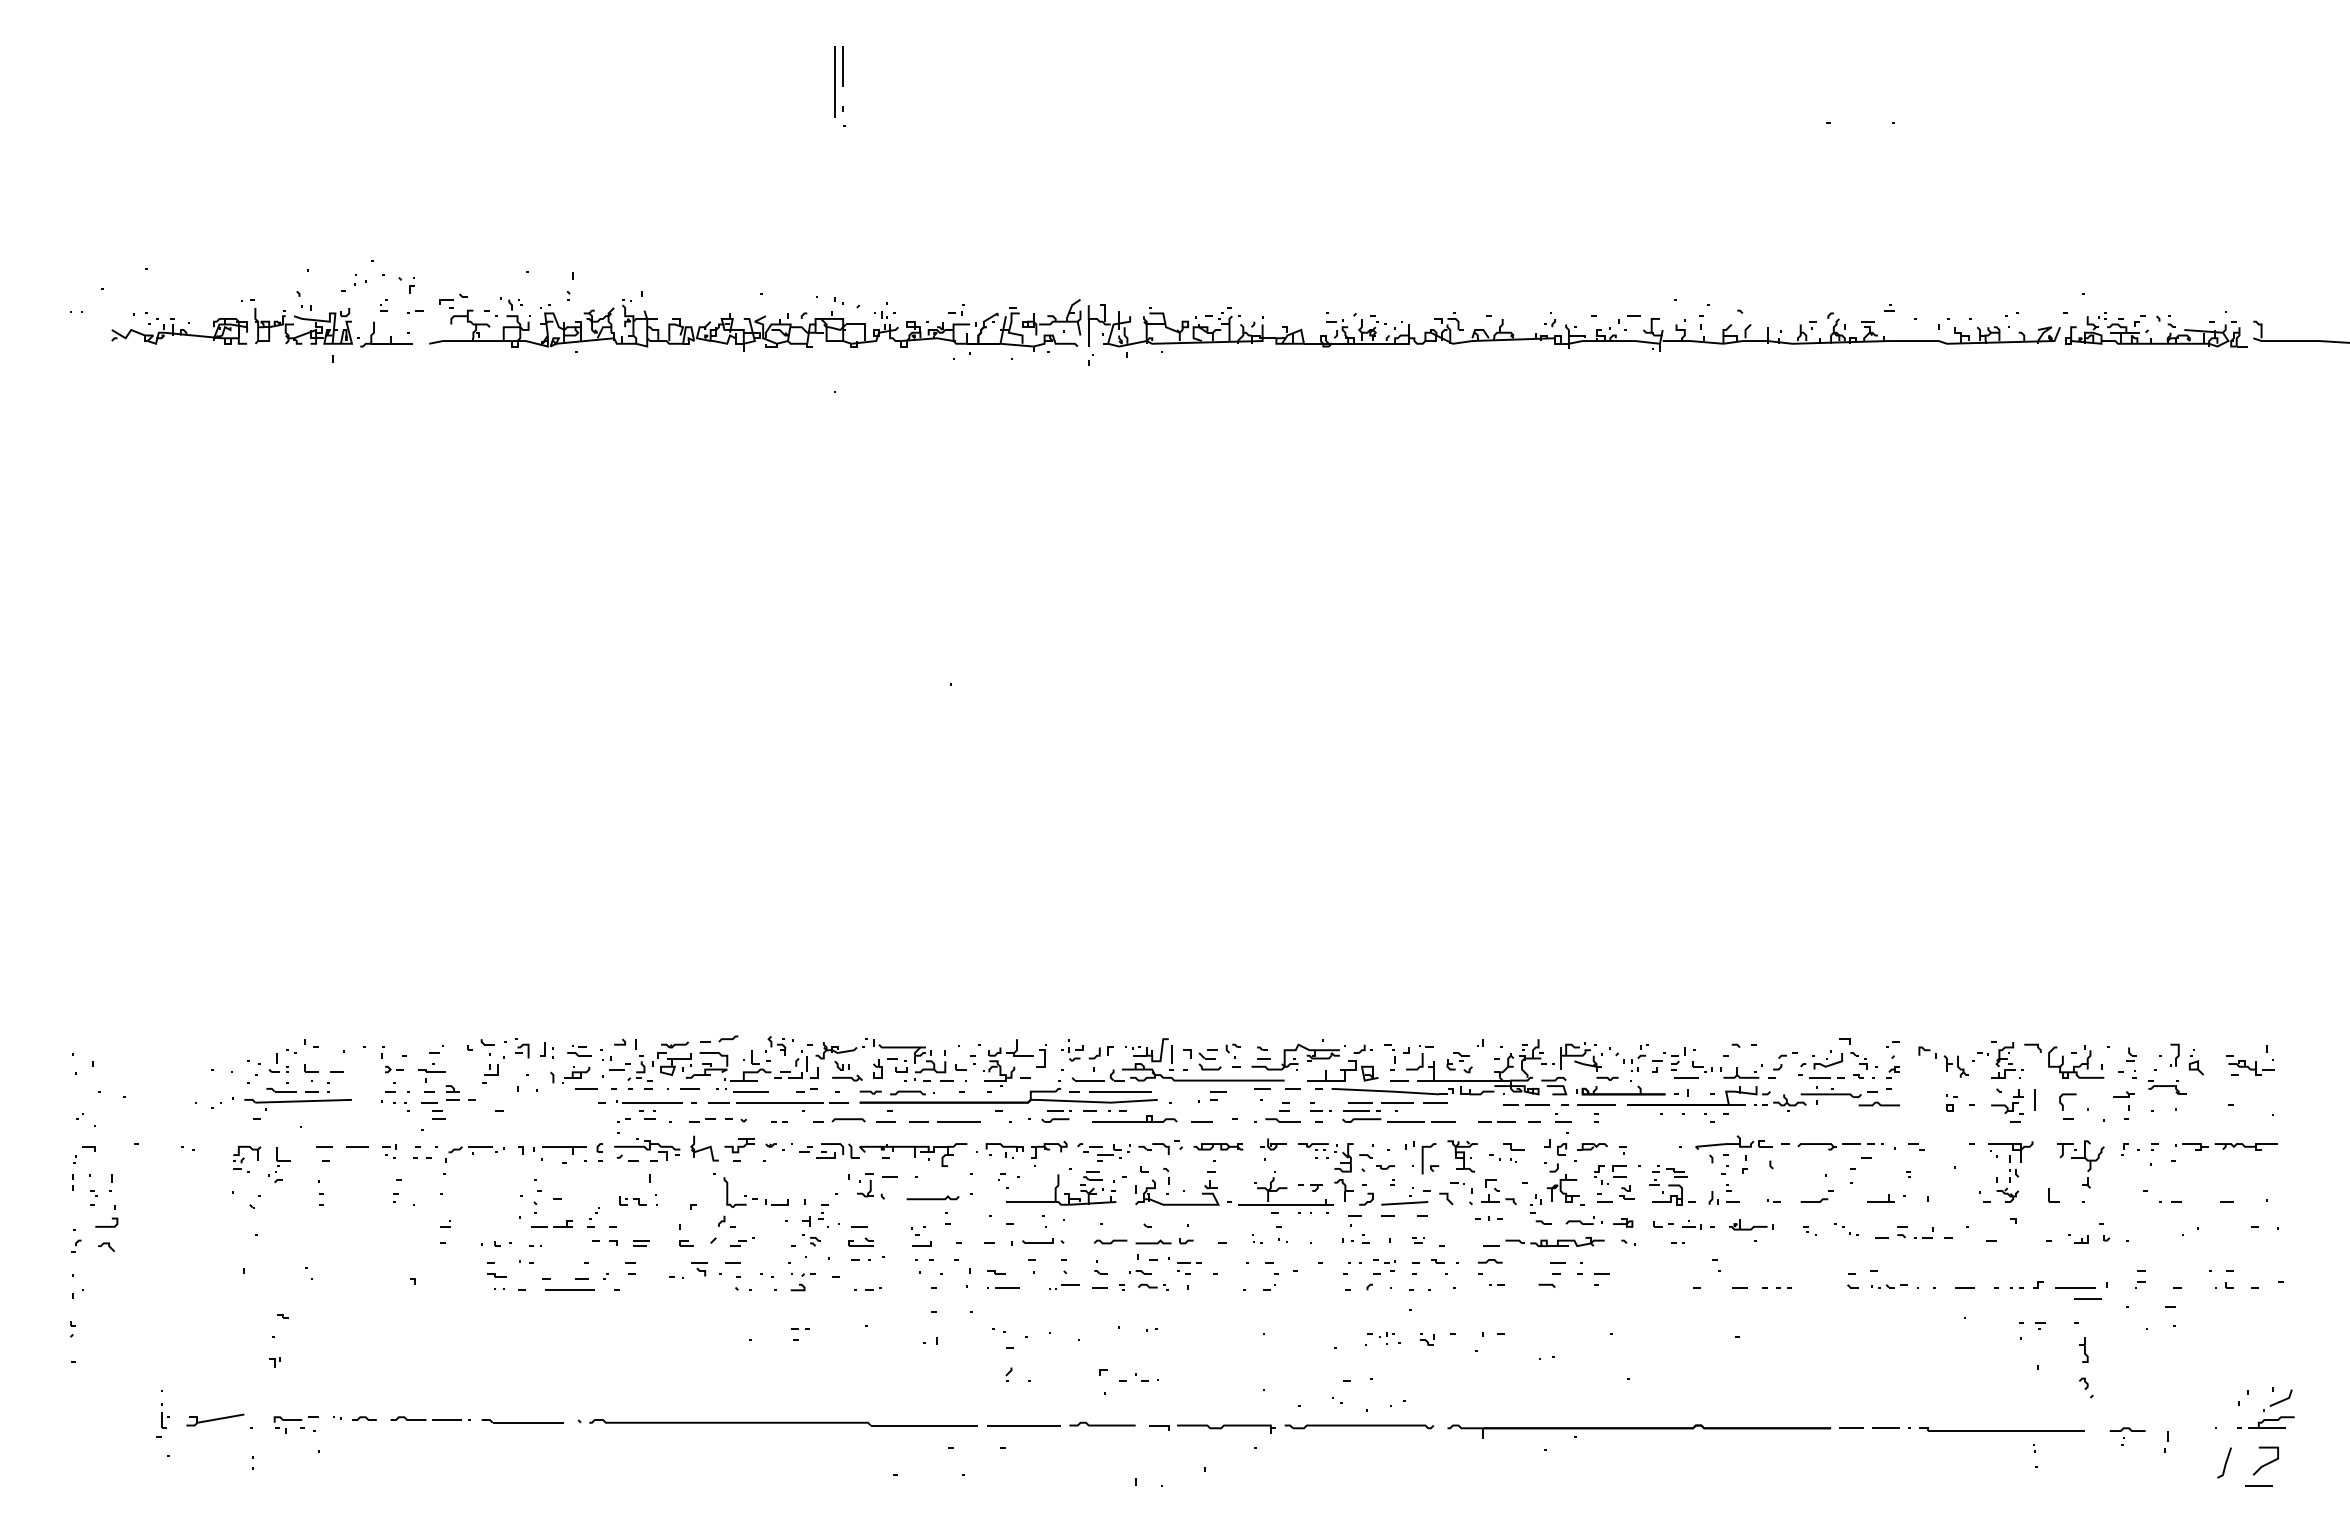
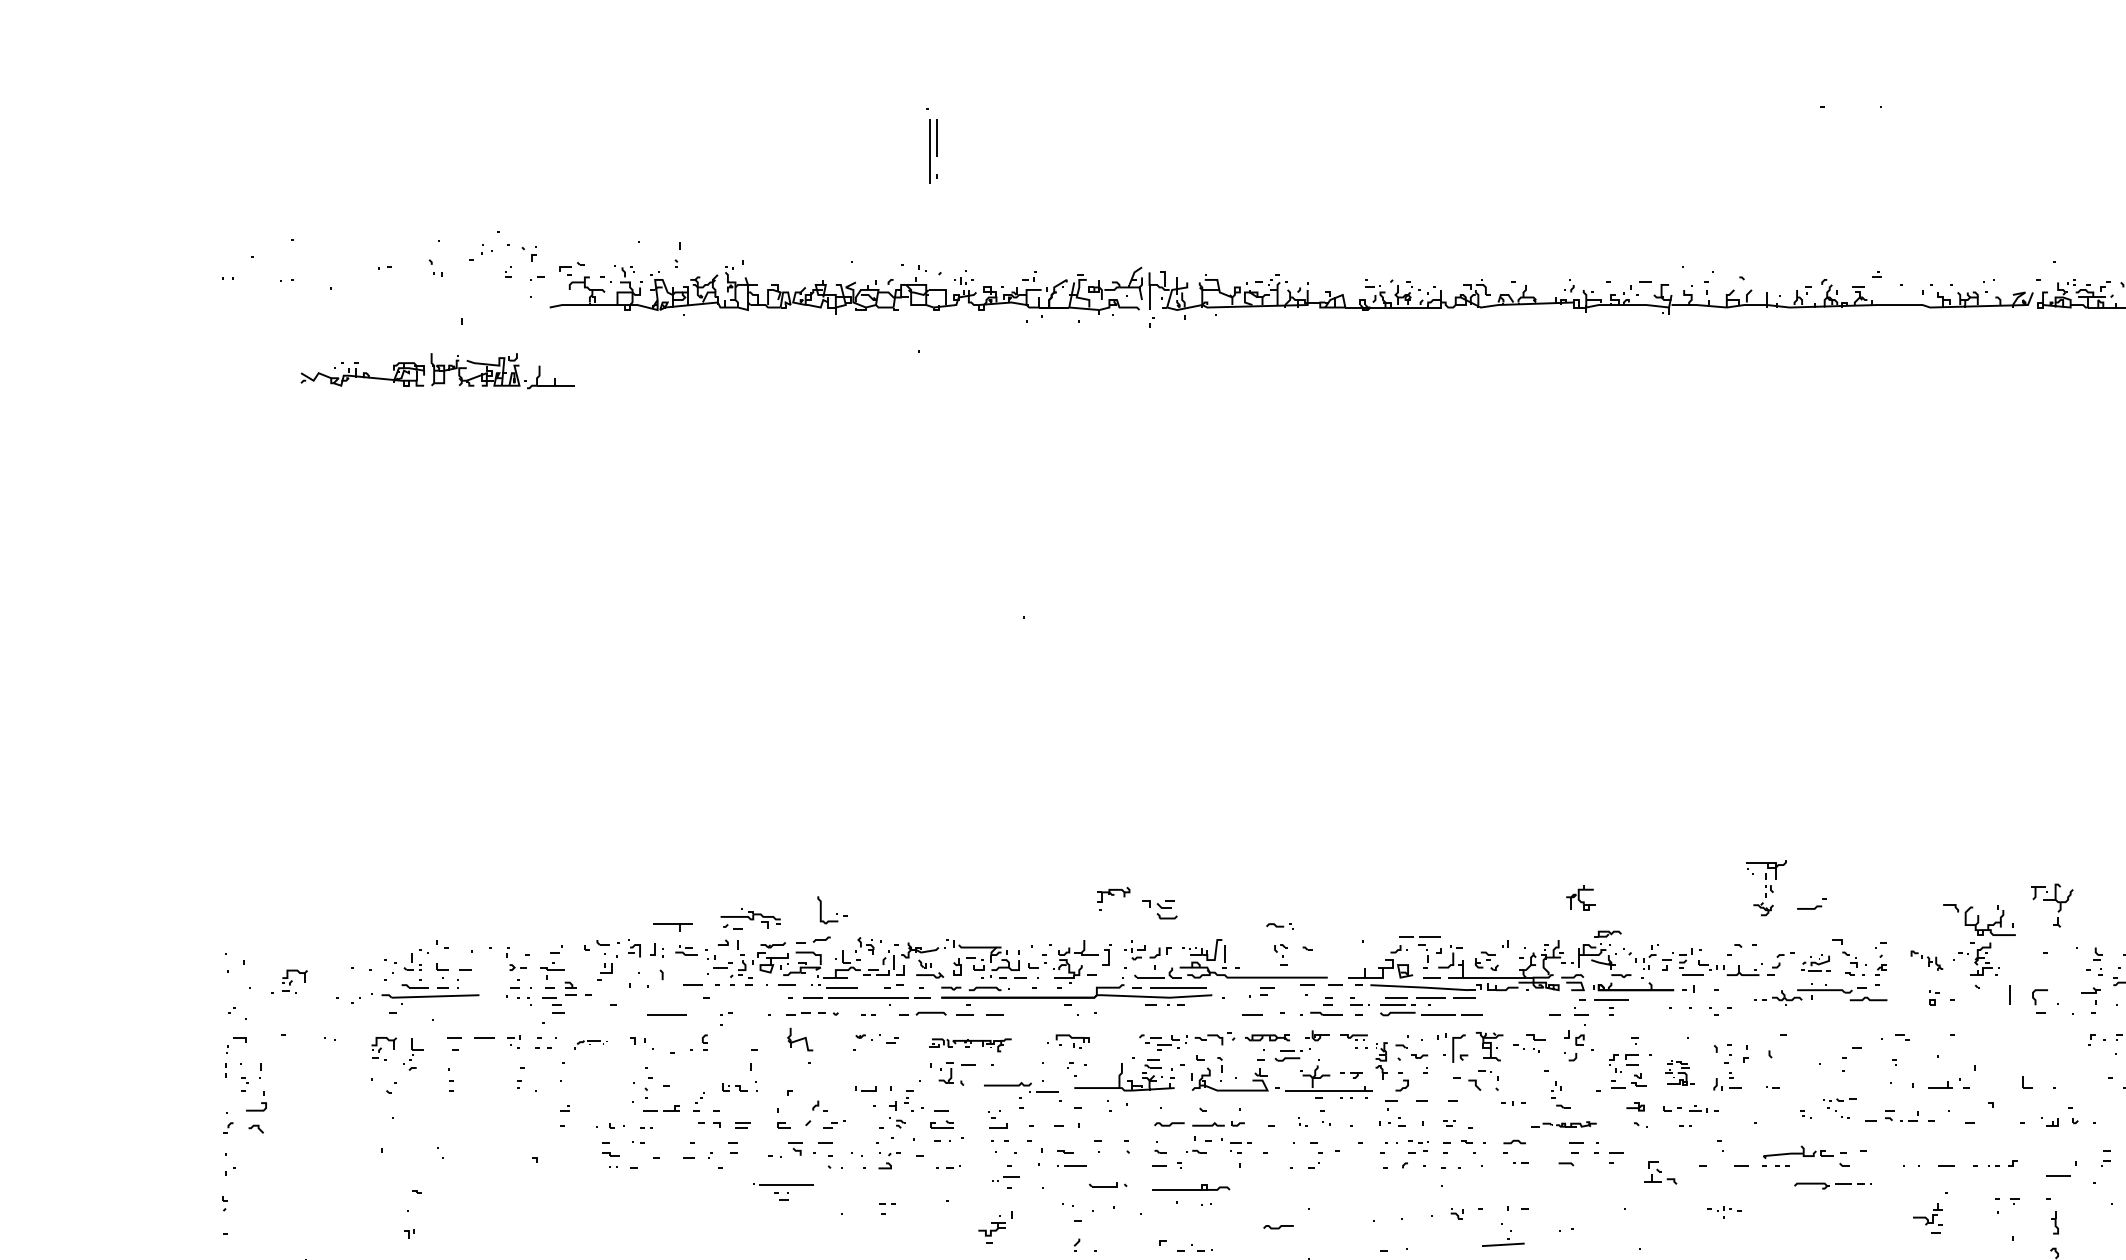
part: (838, 81) -> (932, 151), moved
part: (261, 327) -> (437, 370), moved
part: (1298, 1056) -> (1340, 955), removed
part: (1202, 1059) -> (1160, 909), moved
part: (2064, 1060) -> (1979, 919), moved
part: (1943, 1061) -> (1926, 960), size x0.7
part: (1821, 1064) -> (1815, 963), size x0.7
part: (576, 1074) -> (683, 972), removed
part: (149, 1084) -> (295, 981), added
line: (1526, 1104) -> (1420, 936), moved
part: (1698, 1104) -> (1704, 999), removed
part: (2007, 1105) -> (1927, 1217), moved
part: (649, 1109) -> (783, 1191), moved
part: (1056, 1116) -> (1288, 1055), moved
part: (1134, 1118) -> (1191, 1186), moved
line: (958, 1121) -> (666, 1014), moved
line: (1497, 1121) -> (1521, 1014), removed
part: (1733, 1142) -> (1797, 1152), moved
part: (1592, 1146) -> (1607, 933), moved
part: (1840, 1146) -> (1833, 1185), moved
part: (647, 1149) -> (750, 919), moved
part: (739, 1149) -> (991, 1233), moved
part: (564, 1150) -> (672, 927), moved
part: (1049, 1153) -> (1113, 898), moved
part: (474, 1154) -> (590, 1044), size x0.6
part: (891, 1154) -> (970, 1044), size x0.6
part: (2080, 1164) -> (2051, 905), moved
part: (2010, 1171) -> (1765, 887), moved
part: (1343, 1172) -> (1381, 1061), size x0.7
part: (1672, 1185) -> (1680, 1073), size x0.7
part: (1562, 1188) -> (1580, 897), moved
part: (740, 1192) -> (832, 910), moved
part: (1498, 1192) -> (1660, 1173), moved
part: (1404, 1196) -> (1503, 1238), moved
part: (1816, 1196) -> (1811, 903), moved
part: (1880, 1198) -> (1940, 1084), moved
line: (972, 1206) -> (1043, 1092), added
part: (1583, 1220) -> (1599, 1104), removed
part: (1751, 1224) -> (1752, 1108), removed
part: (1043, 1240) -> (1108, 1184), moved
part: (1543, 1241) -> (1563, 1123), size x0.6
part: (1064, 1286) -> (1005, 1178), moved
part: (1153, 1286) -> (1280, 925), moved
part: (1889, 1286) -> (1839, 1100), moved
line: (2075, 1287) -> (2047, 1165), removed
line: (569, 1289) -> (677, 1167), removed
part: (1380, 1338) -> (1718, 1212), moved
curve: (1231, 1354) -> (1279, 1226), added

